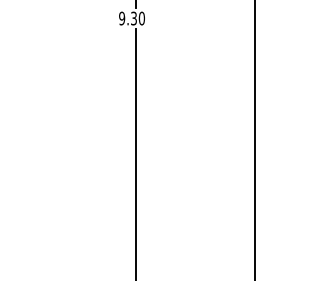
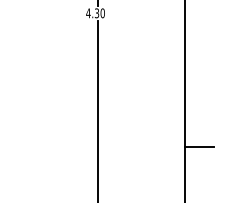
text: (122, 18) -> (88, 13), 9.30 -> 4.30
line: (274, 204) -> (198, 147), added

